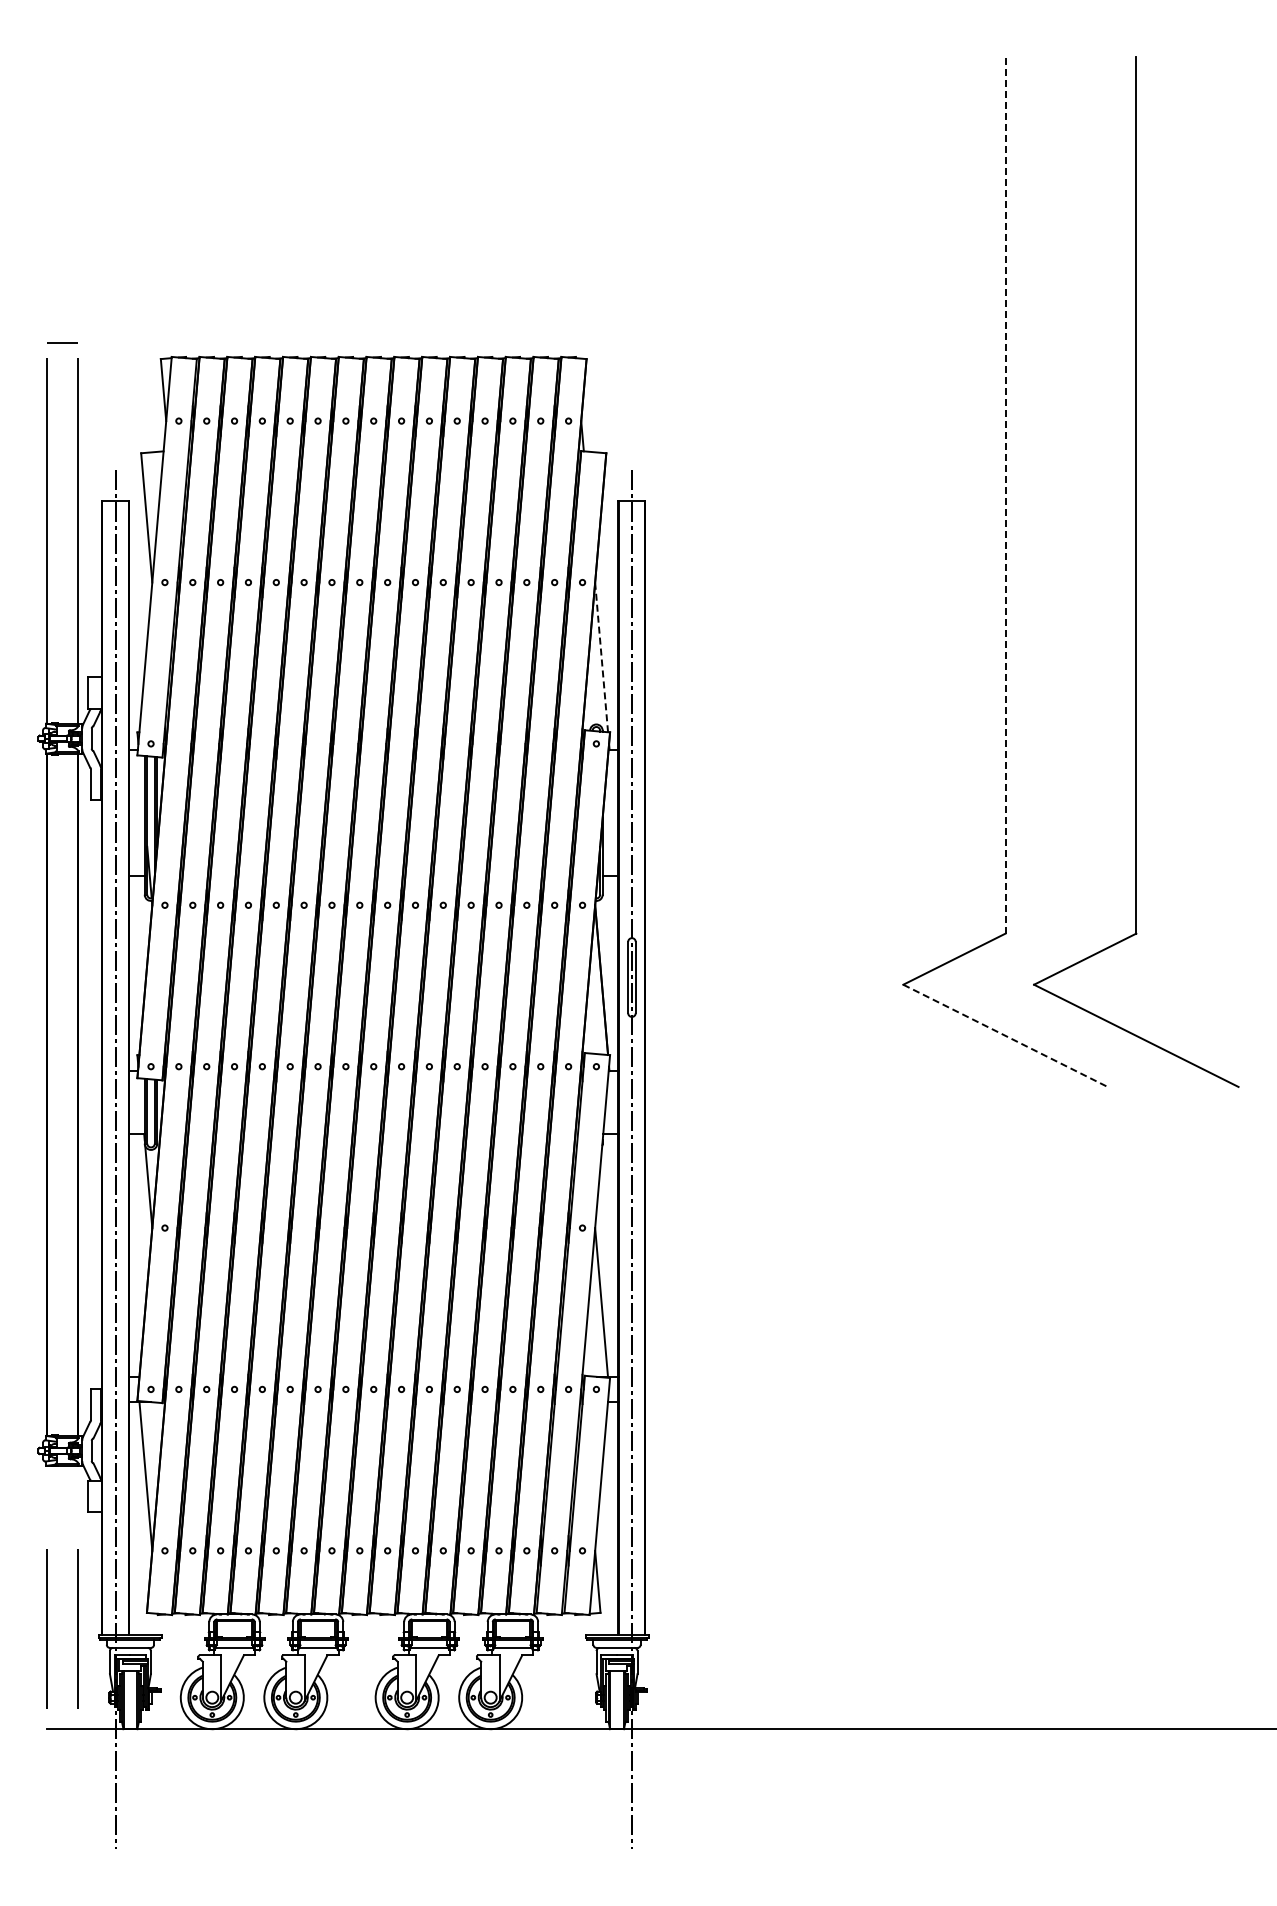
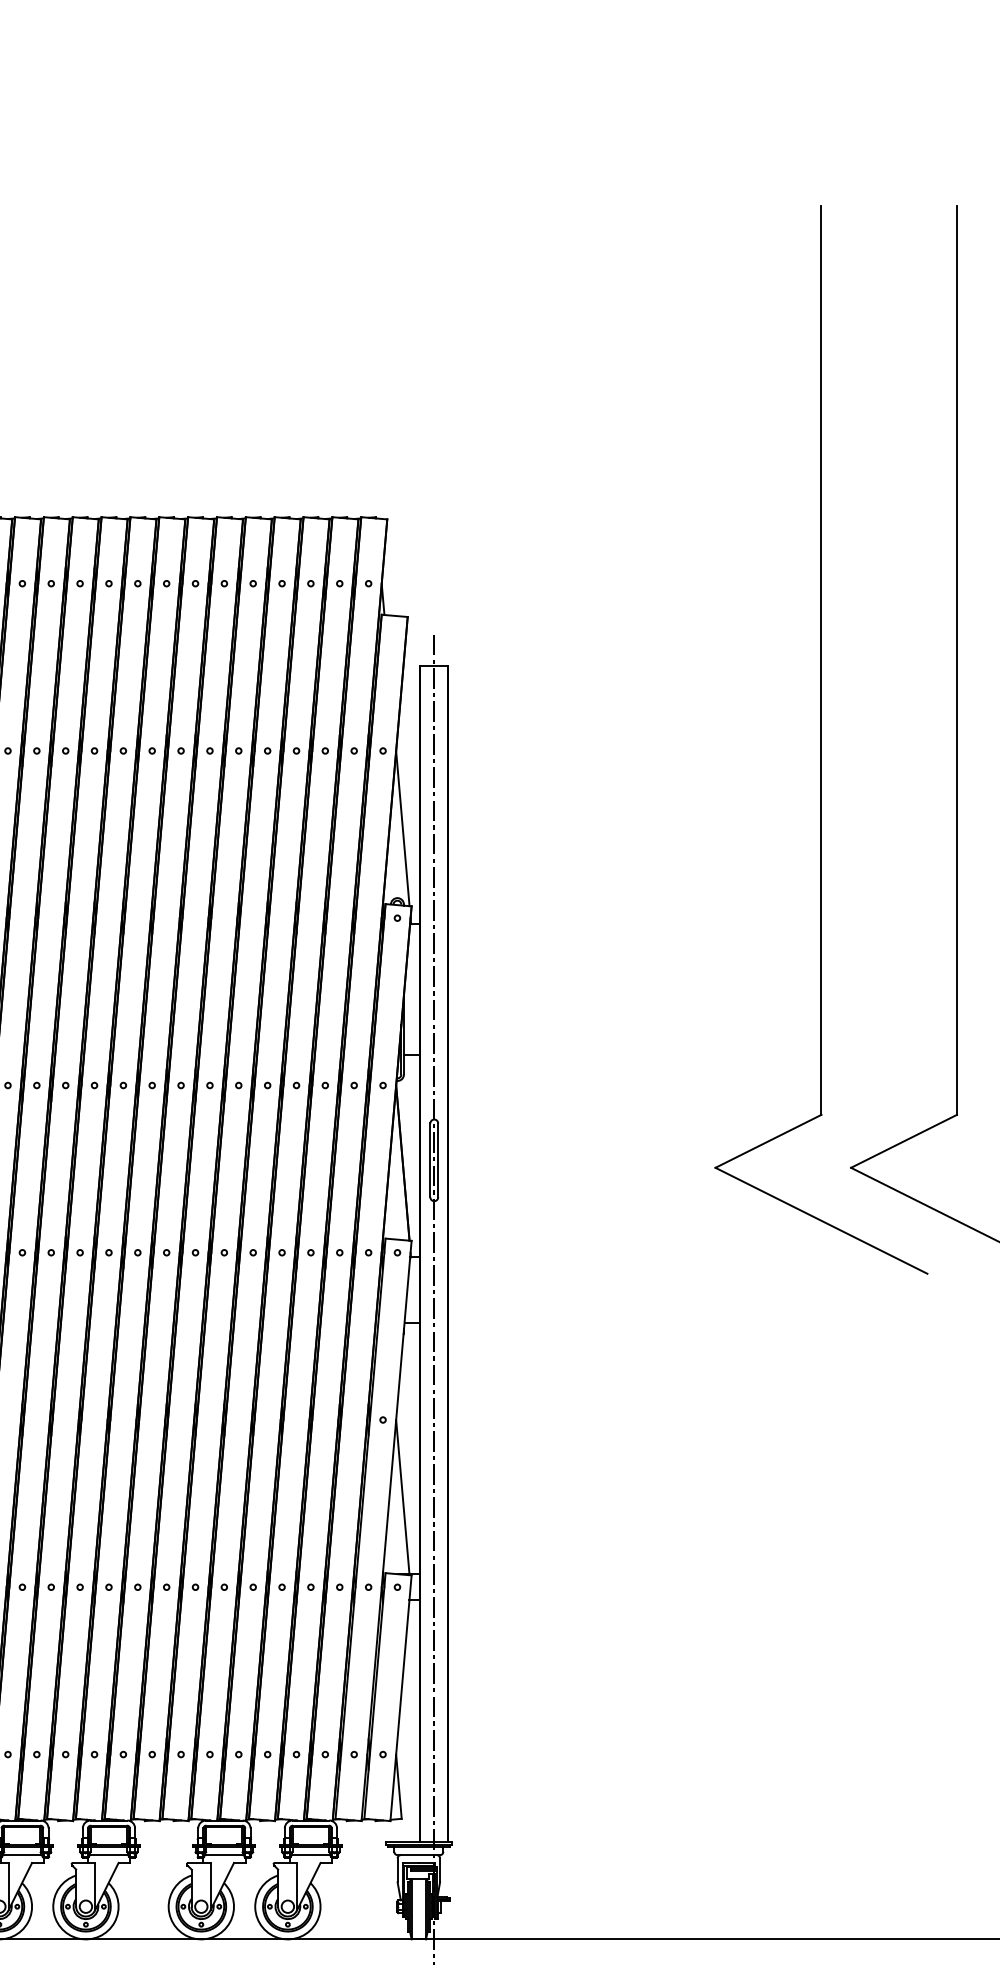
line: (1005, 494) -> (821, 659), dashed -> solid
line: (601, 656) -> (402, 827), dashed -> solid
line: (1005, 1036) -> (821, 1221), dashed -> solid

